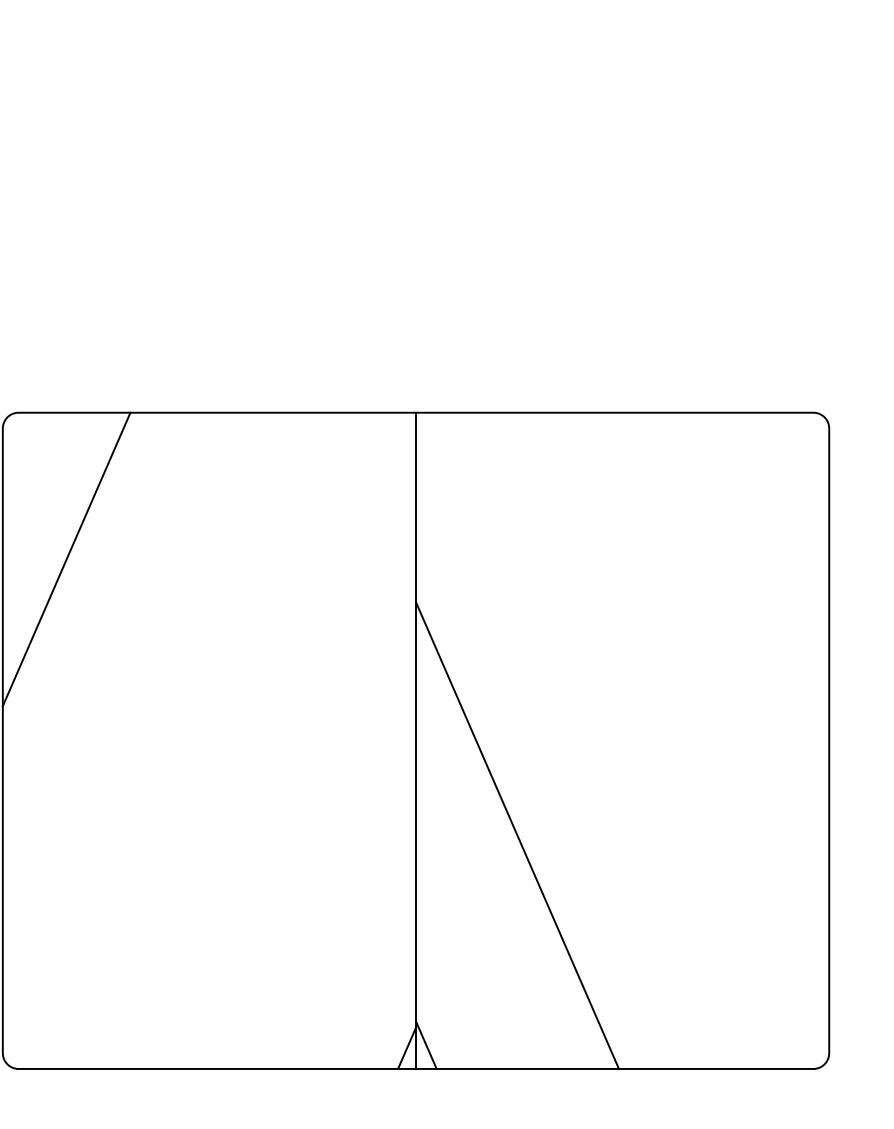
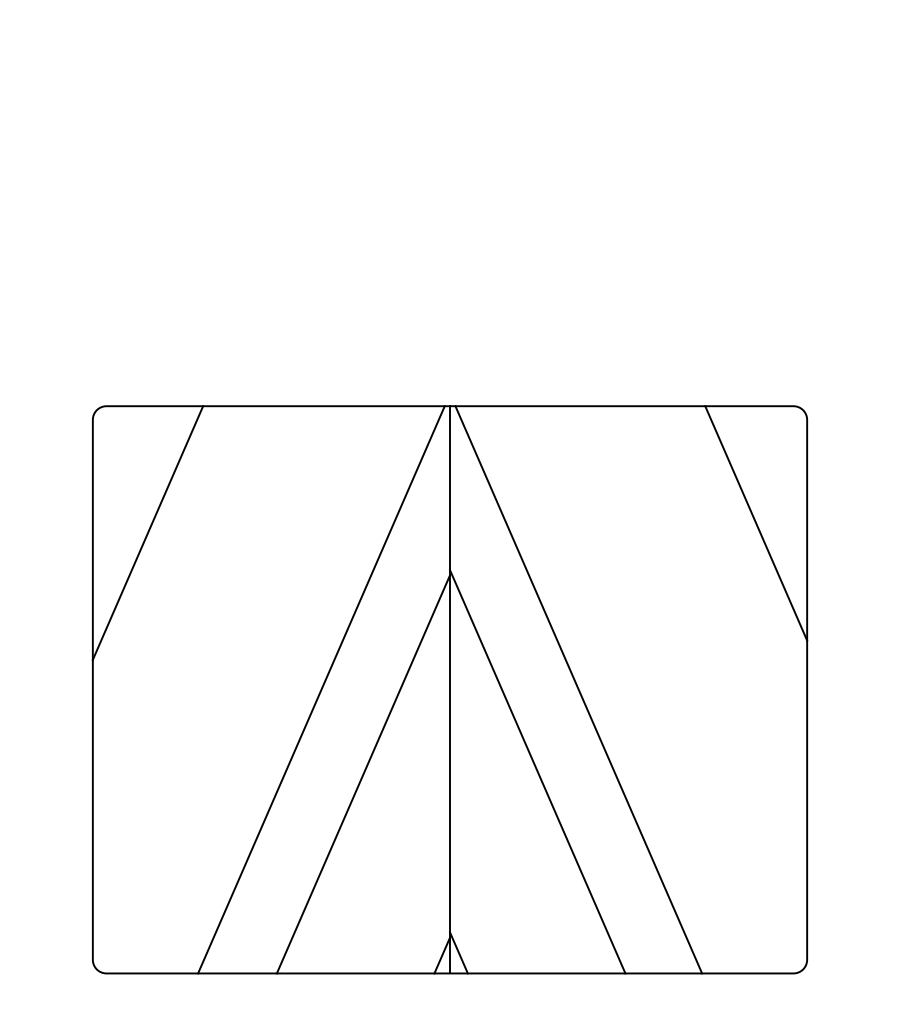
line: (770, 548) -> (756, 523), added
line: (267, 740) -> (321, 689), added
line: (564, 740) -> (578, 689), added
line: (315, 838) -> (363, 774), added

